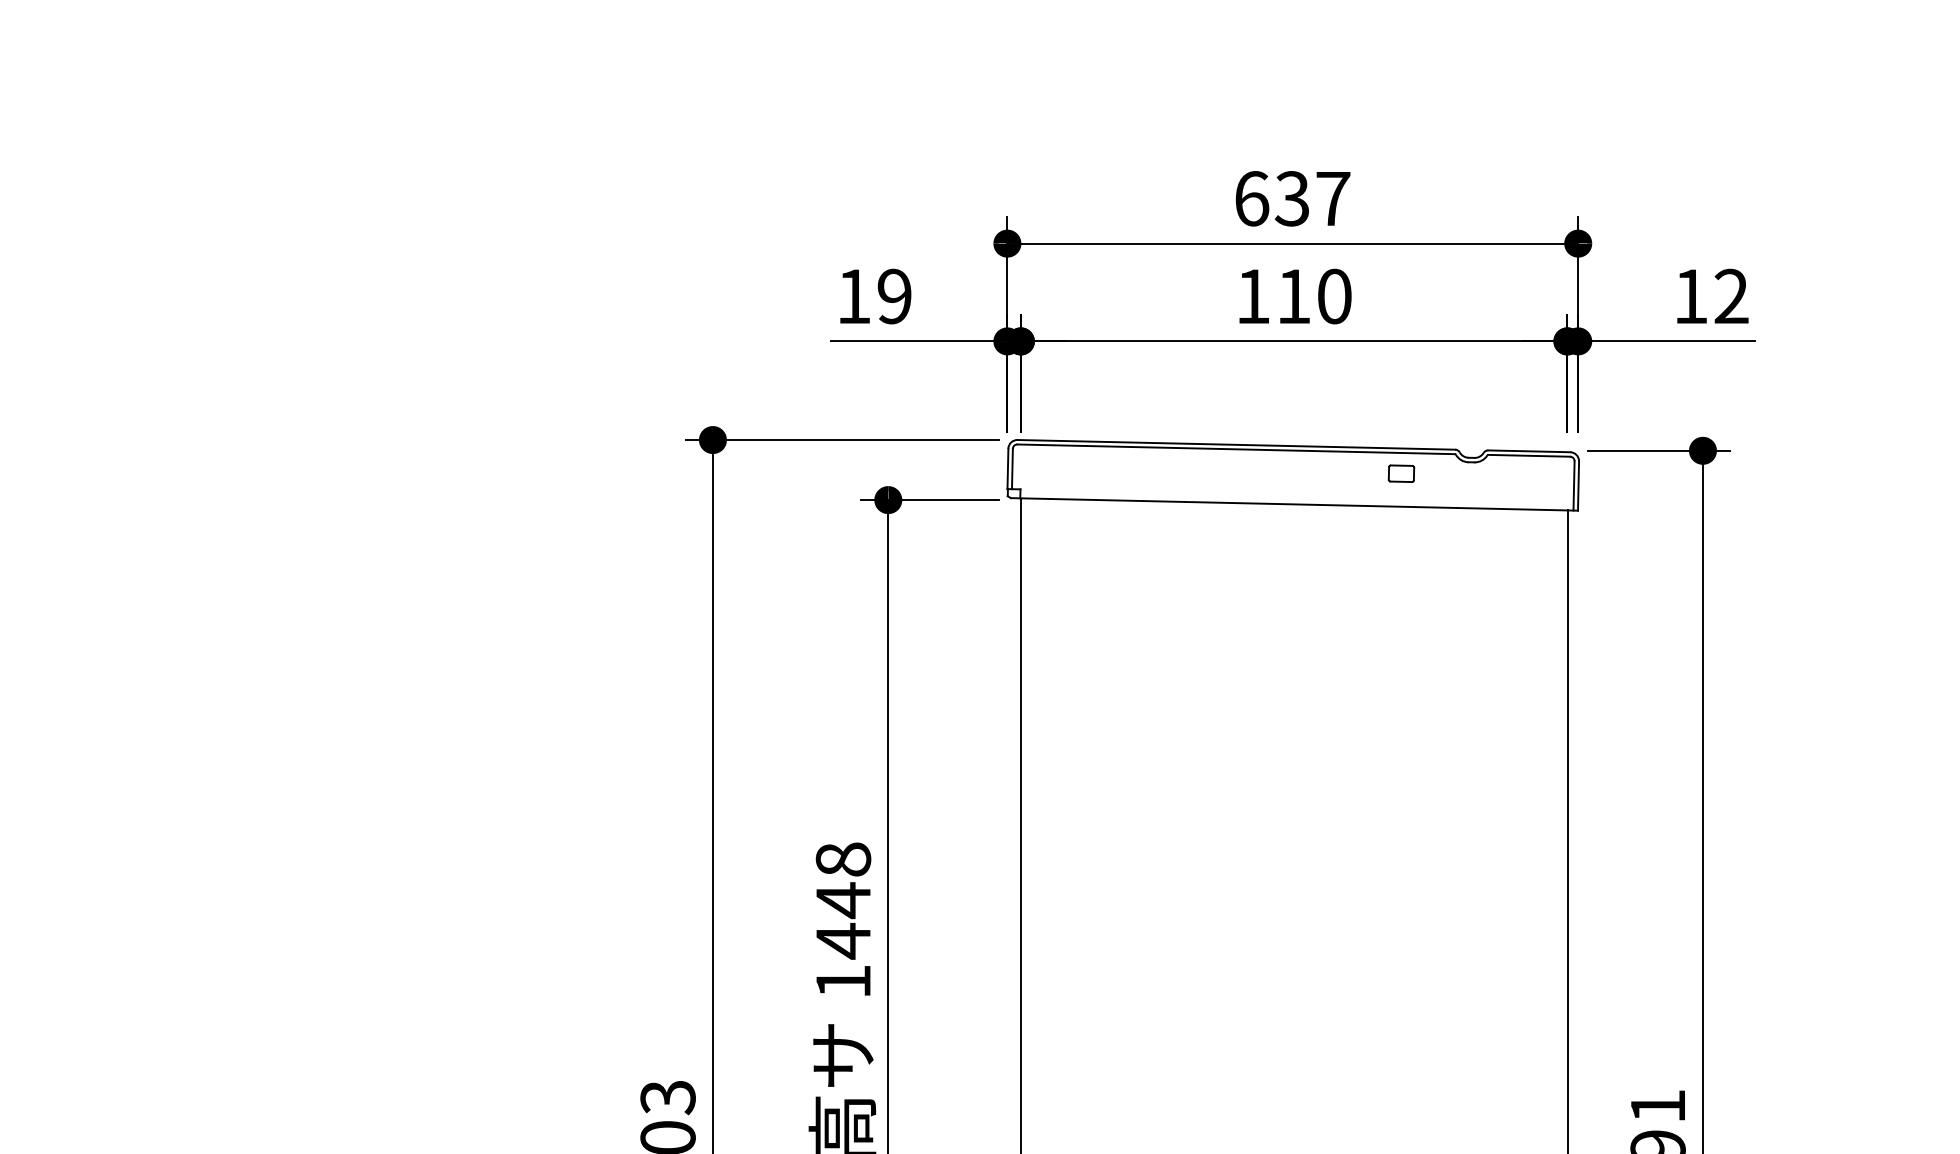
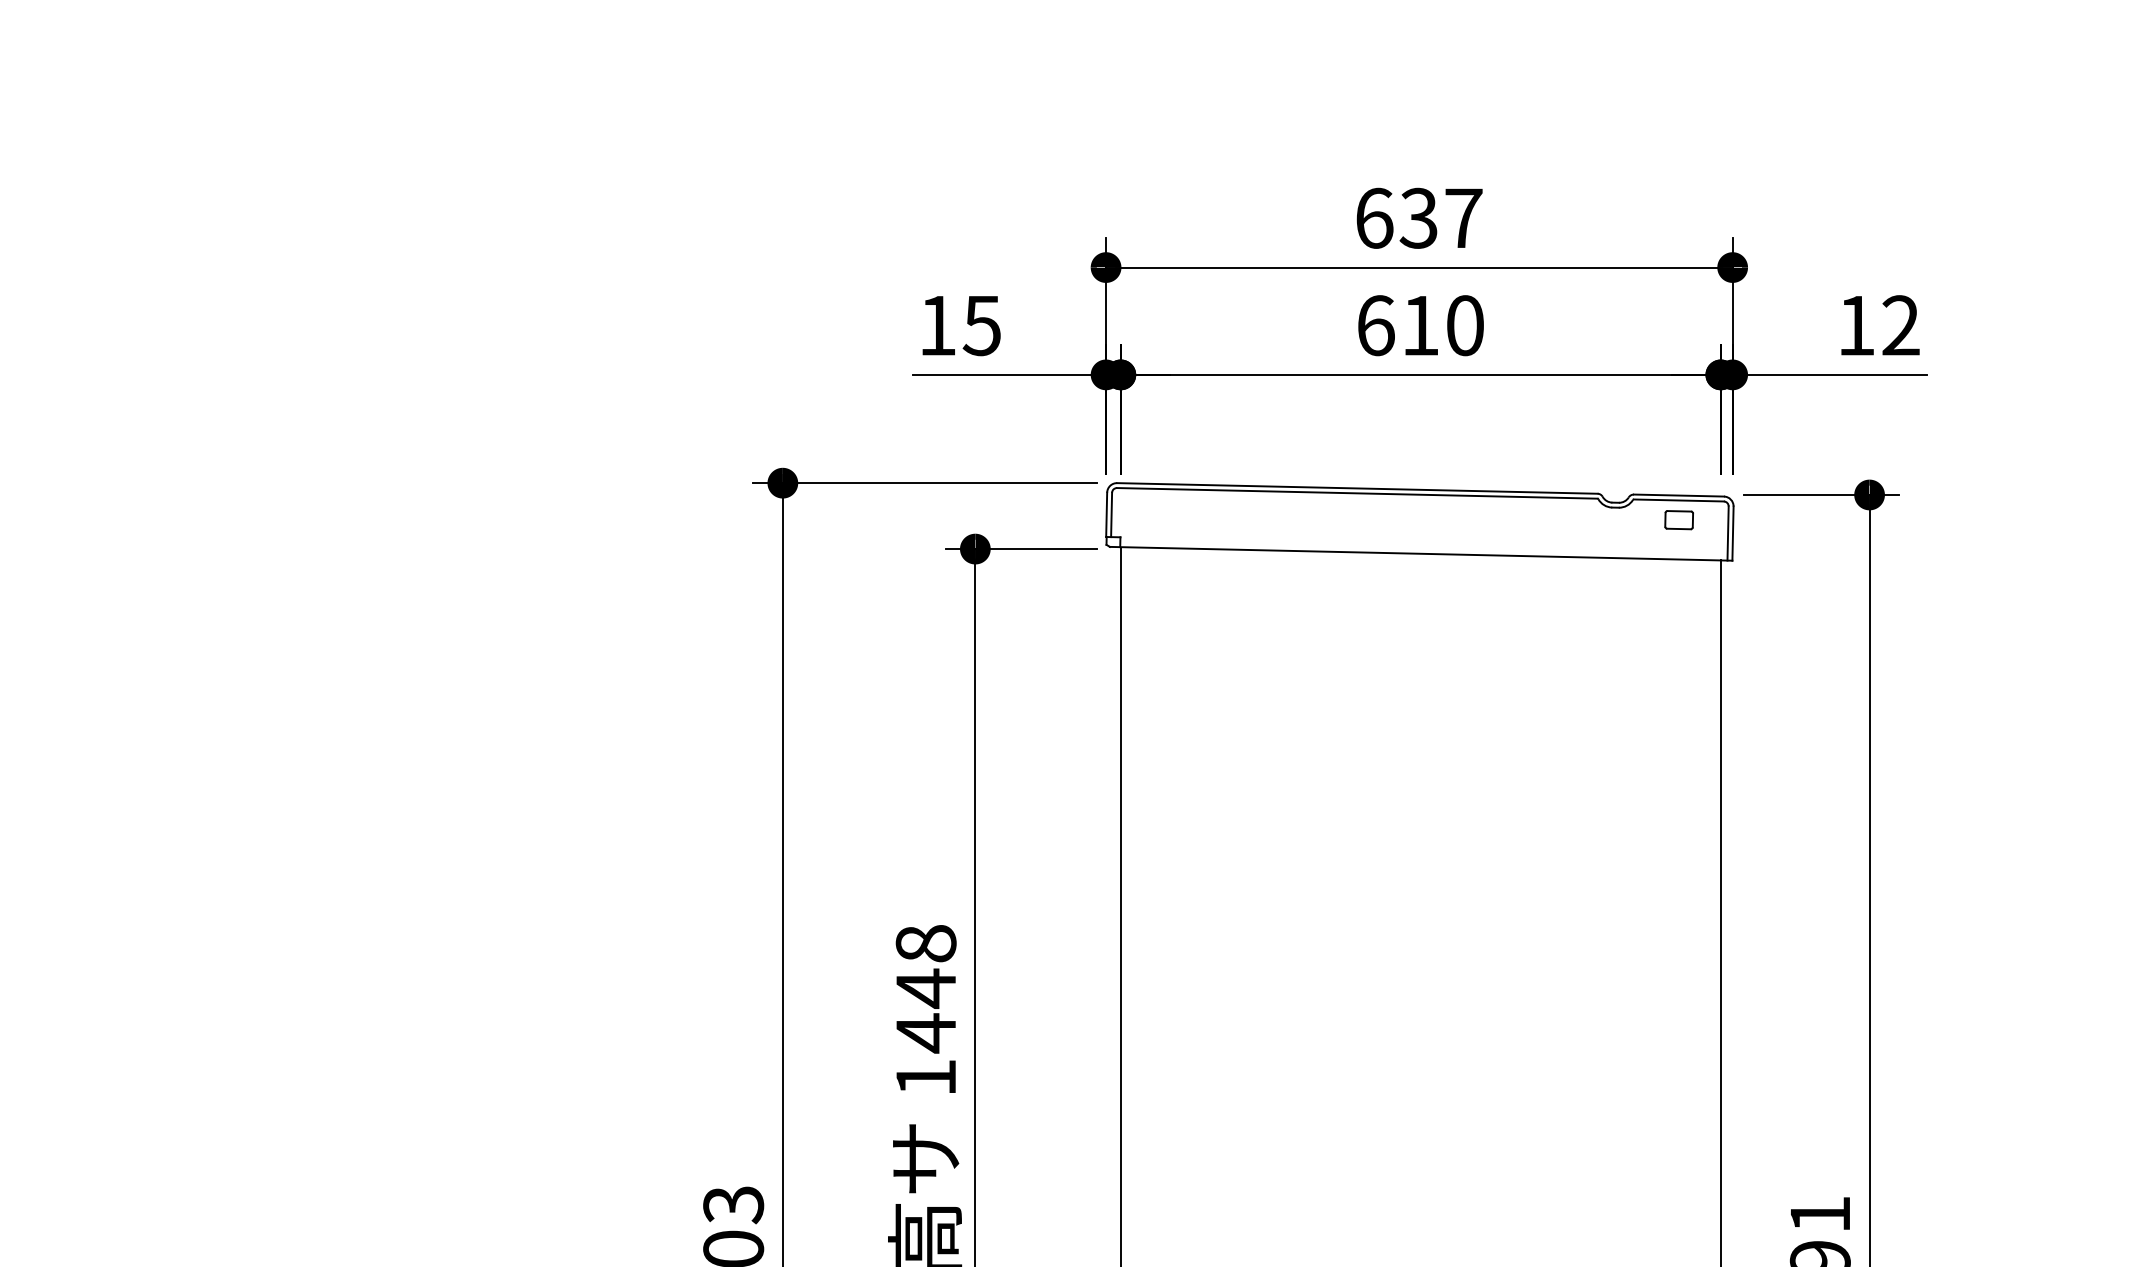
text: (893, 296) -> (981, 325), 19 -> 15
text: (1253, 296) -> (1376, 325), 110 -> 610
part: (1401, 473) -> (1679, 519), moved

